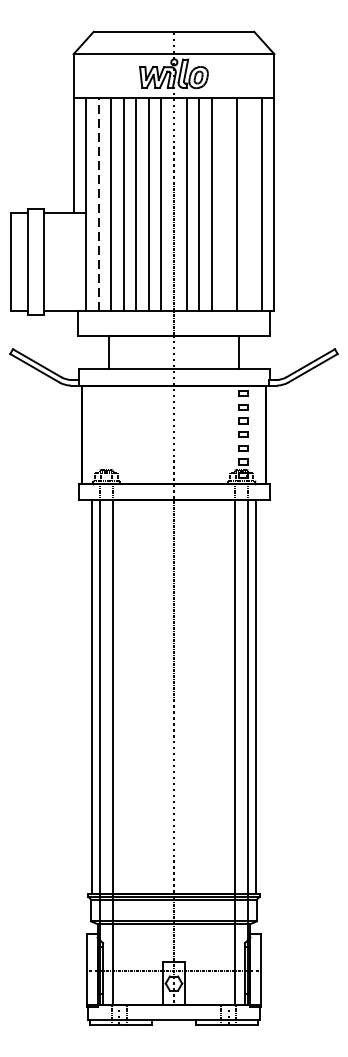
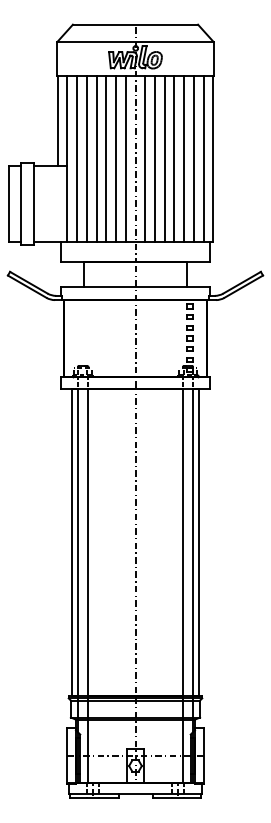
line: (99, 203) -> (77, 158), dashed -> solid
line: (224, 203) -> (174, 158), added
line: (248, 203) -> (193, 158), added

